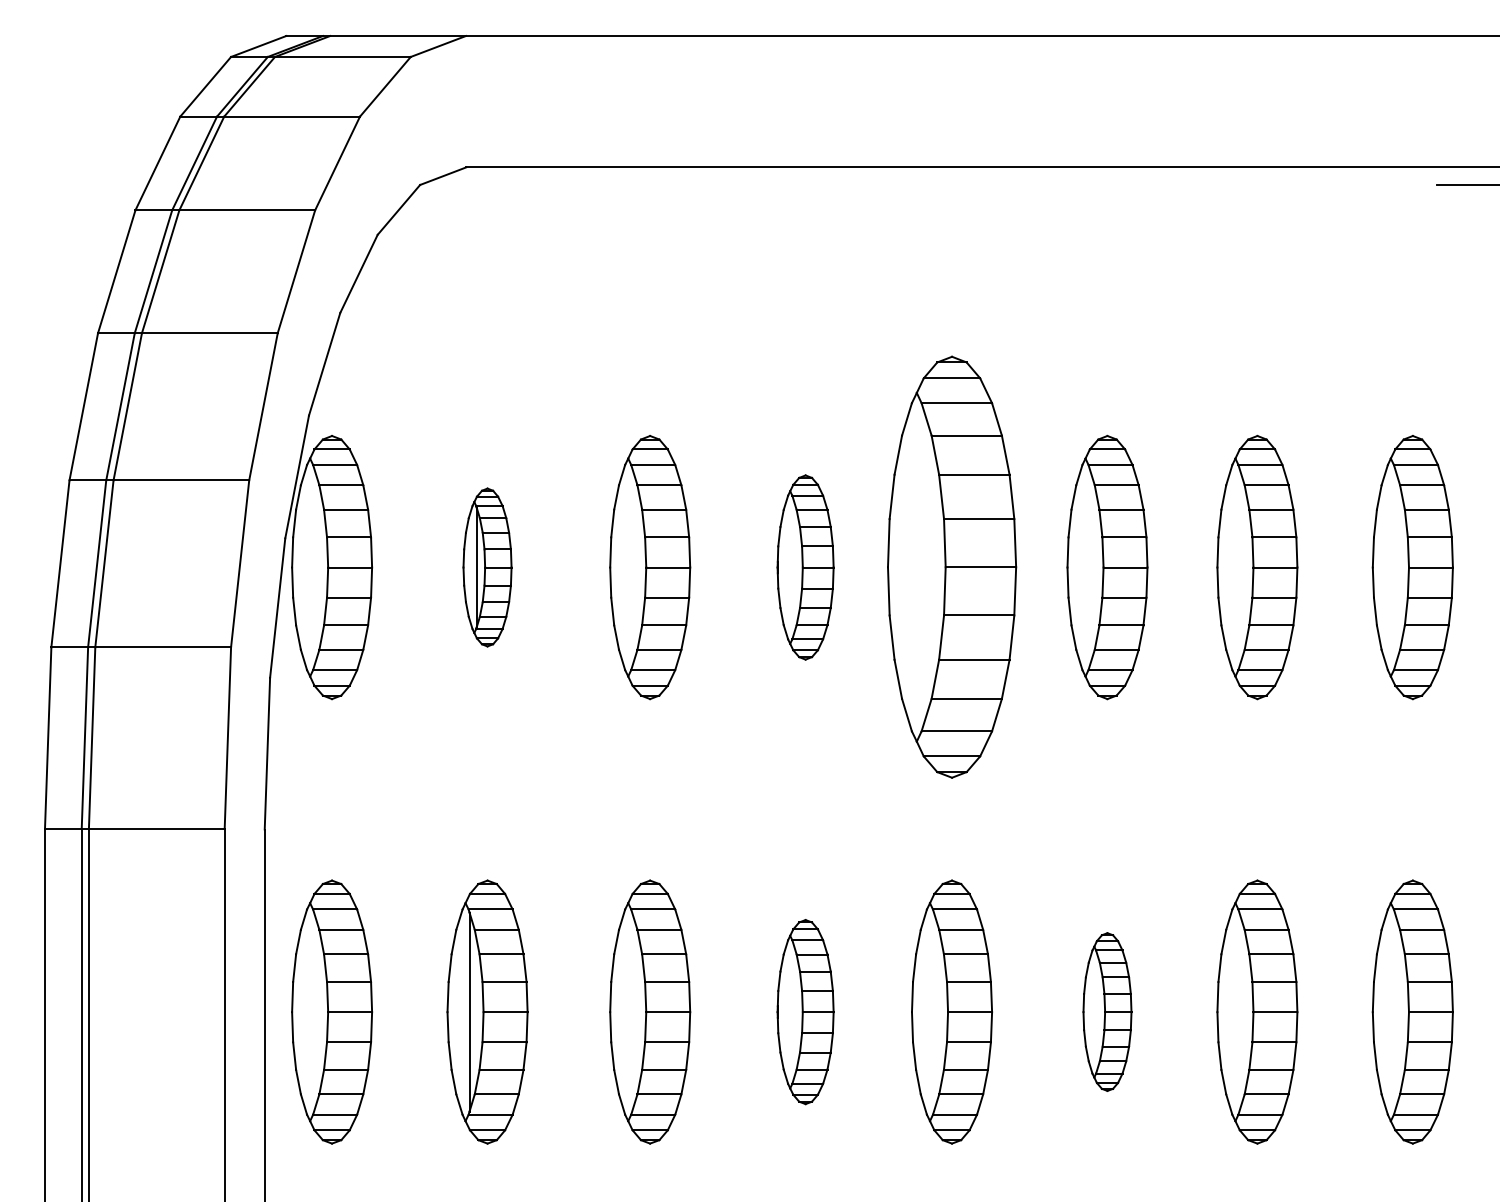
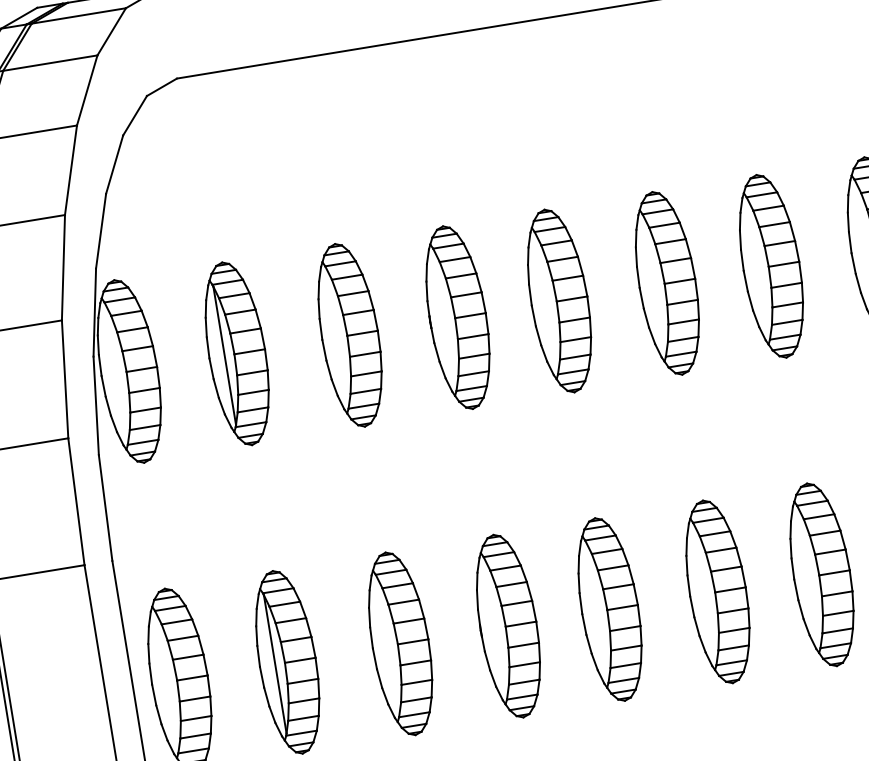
part: (487, 567) -> (237, 353), size x1.67
part: (805, 567) -> (457, 317), size x1.43
part: (951, 567) -> (559, 301), size x0.62
part: (805, 1011) -> (508, 625), size x1.43
part: (1107, 1011) -> (717, 591), size x1.67

